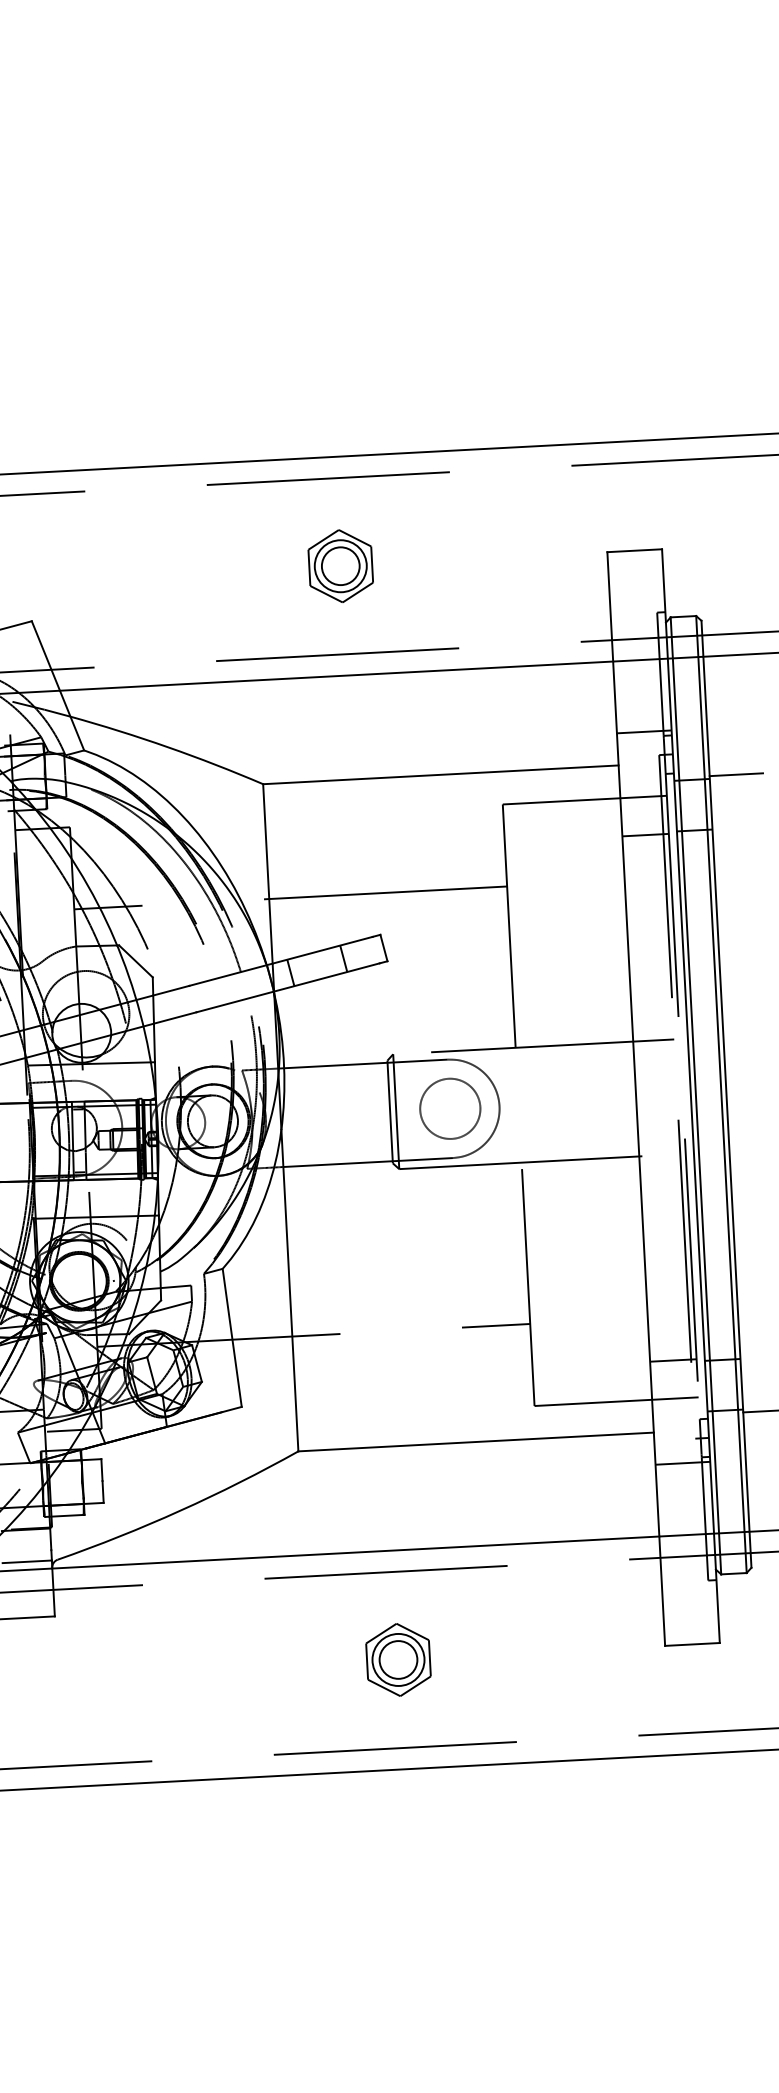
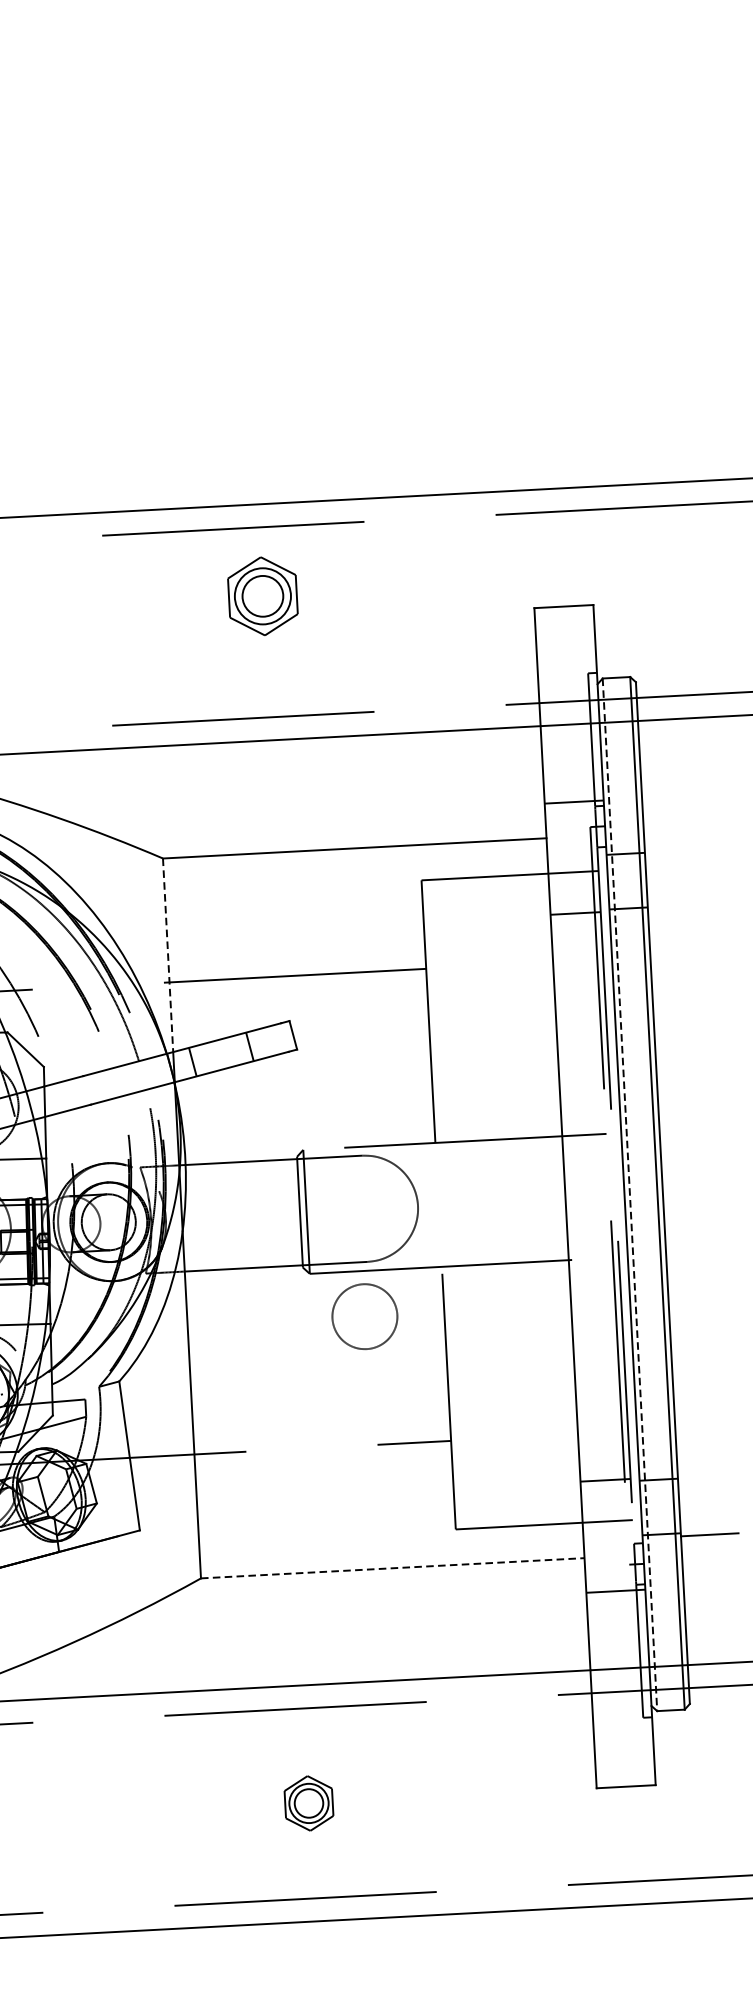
part: (340, 565) -> (262, 595), moved
line: (736, 774) -> (673, 848), removed
line: (267, 873) -> (167, 954), solid -> dashed
line: (695, 1096) -> (629, 1195), solid -> dashed
part: (450, 1108) -> (365, 1316), moved
line: (476, 1442) -> (393, 1568), solid -> dashed
part: (398, 1659) -> (309, 1802), size x0.7

